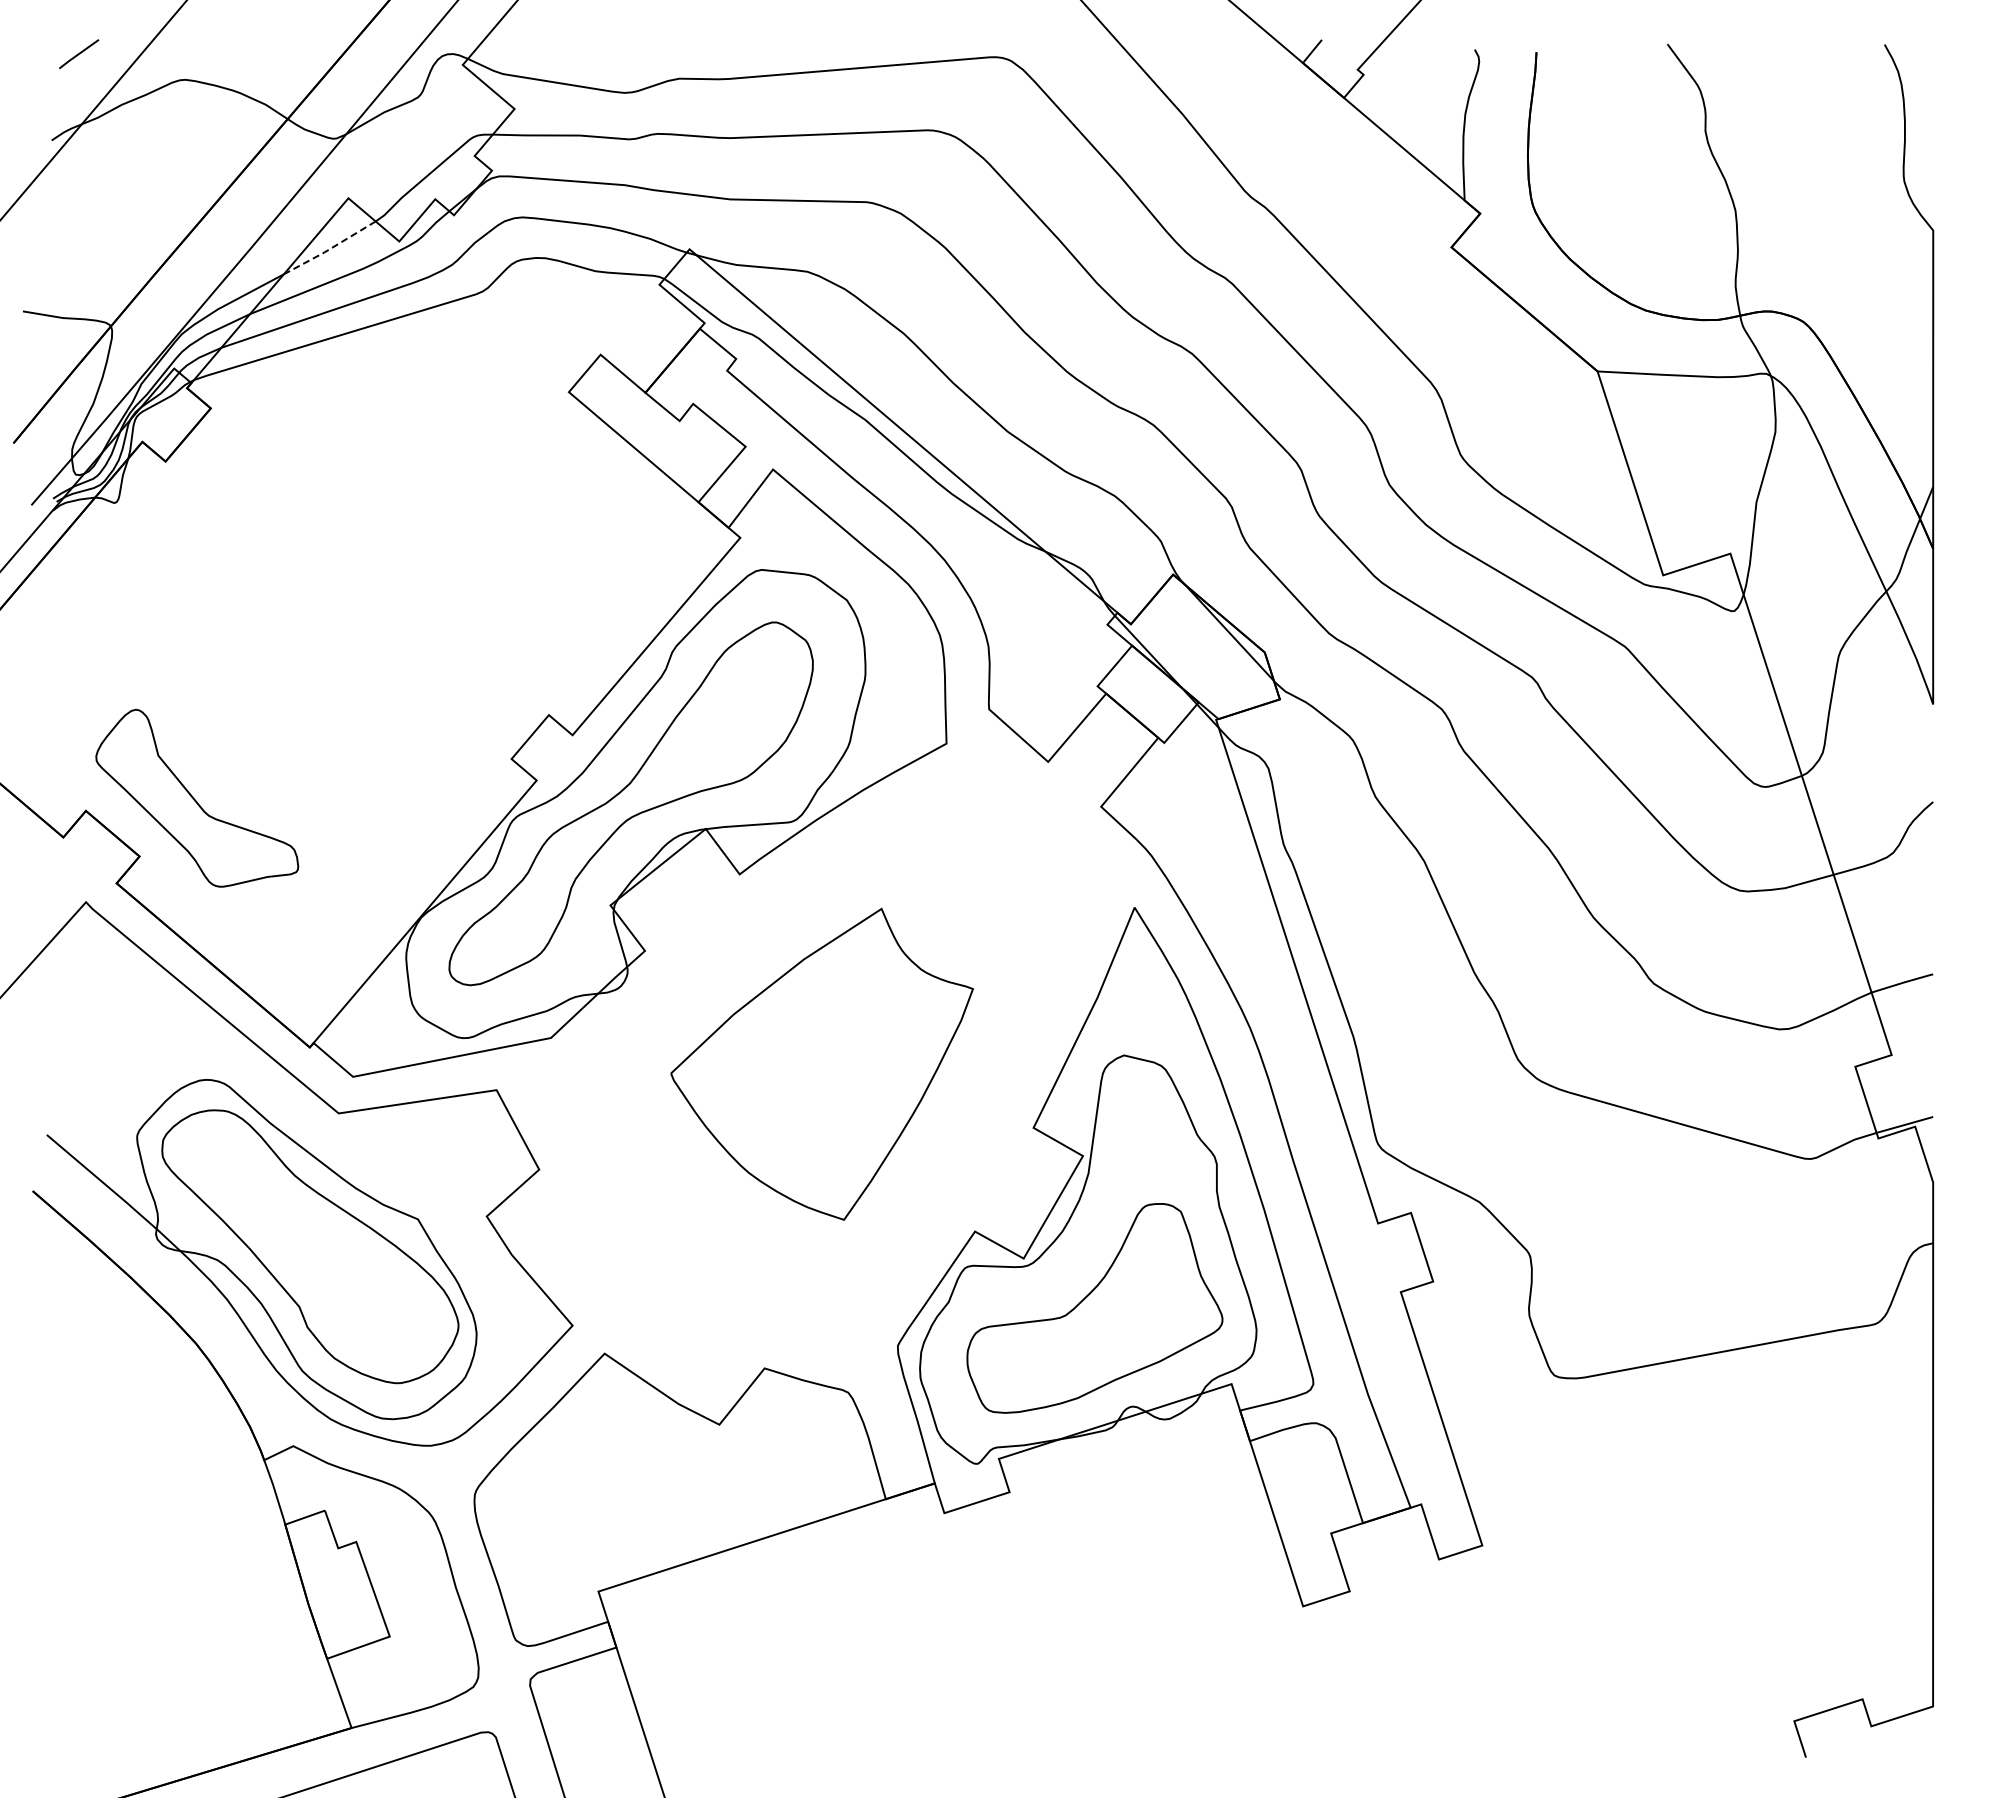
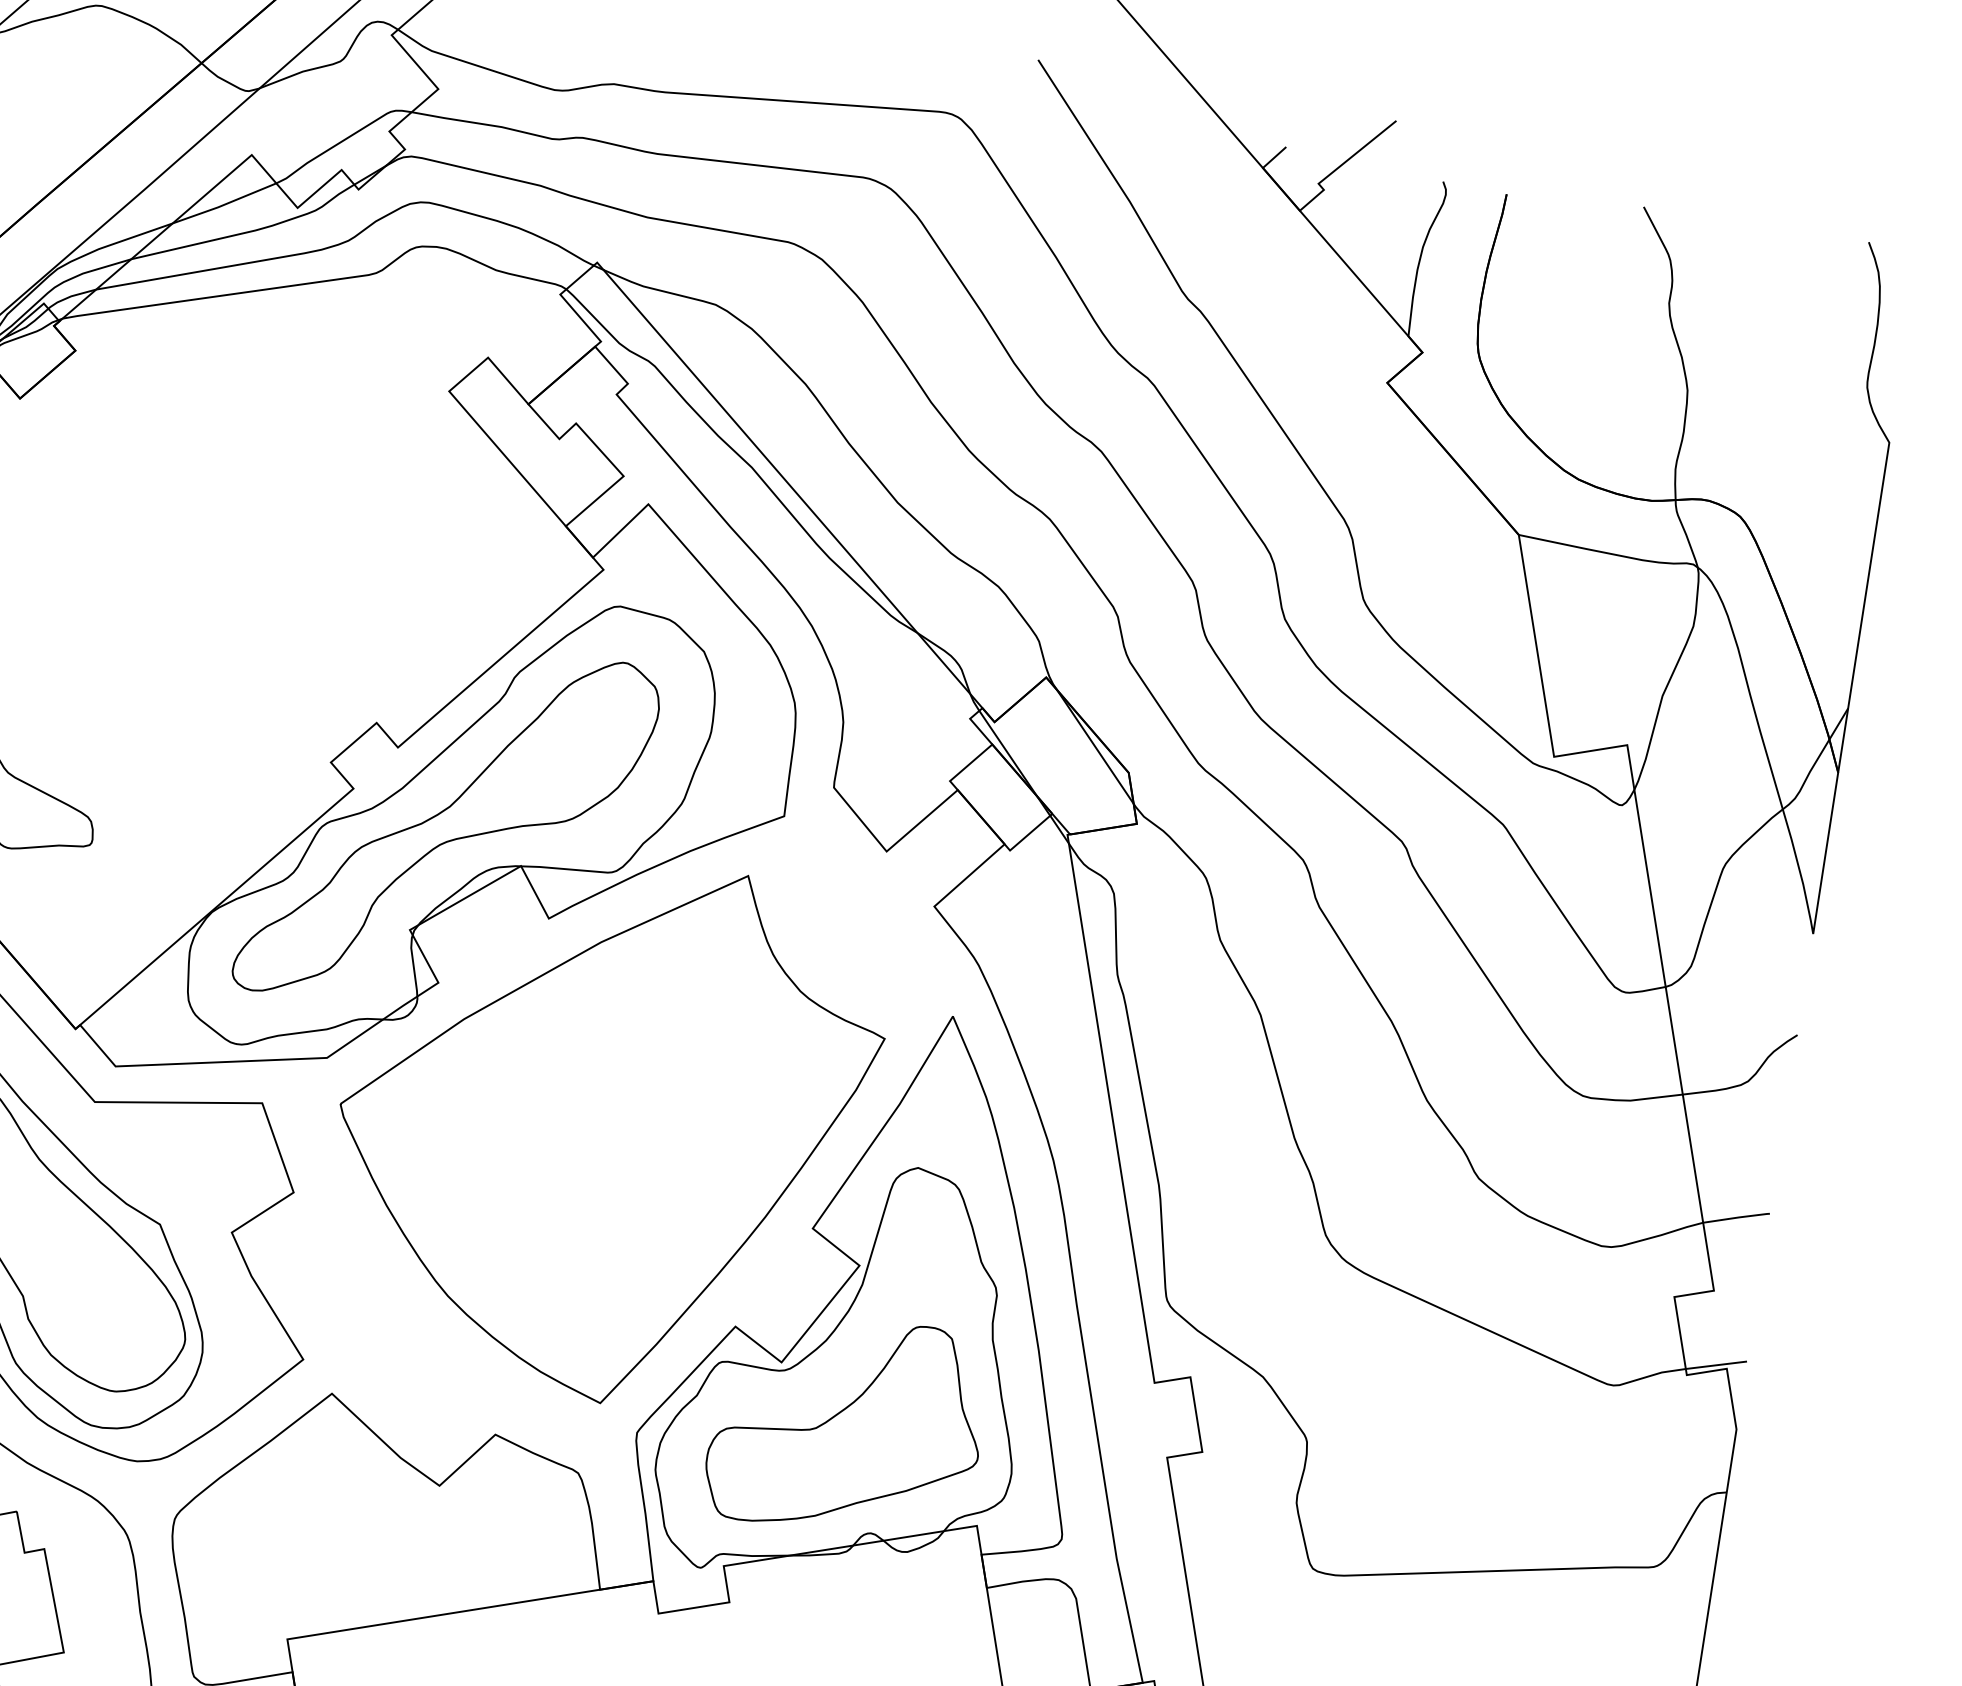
line: (329, 249) -> (223, 205), dashed -> solid
part: (821, 1064) -> (603, 1128), size x1.67

